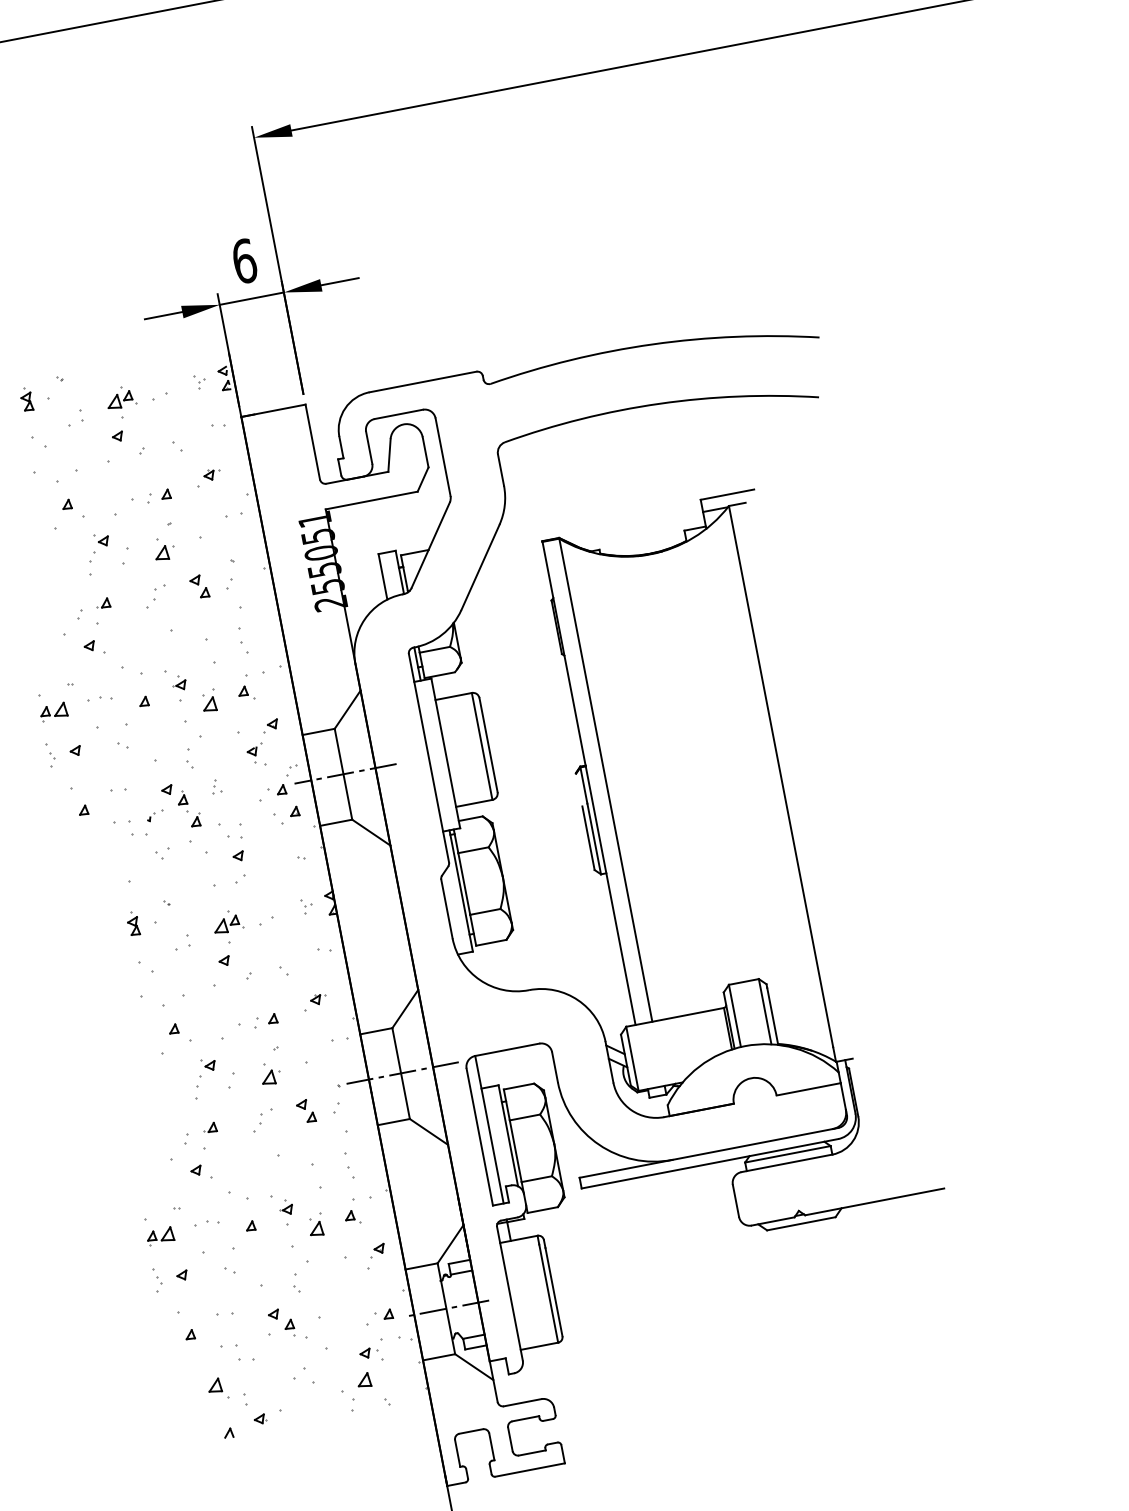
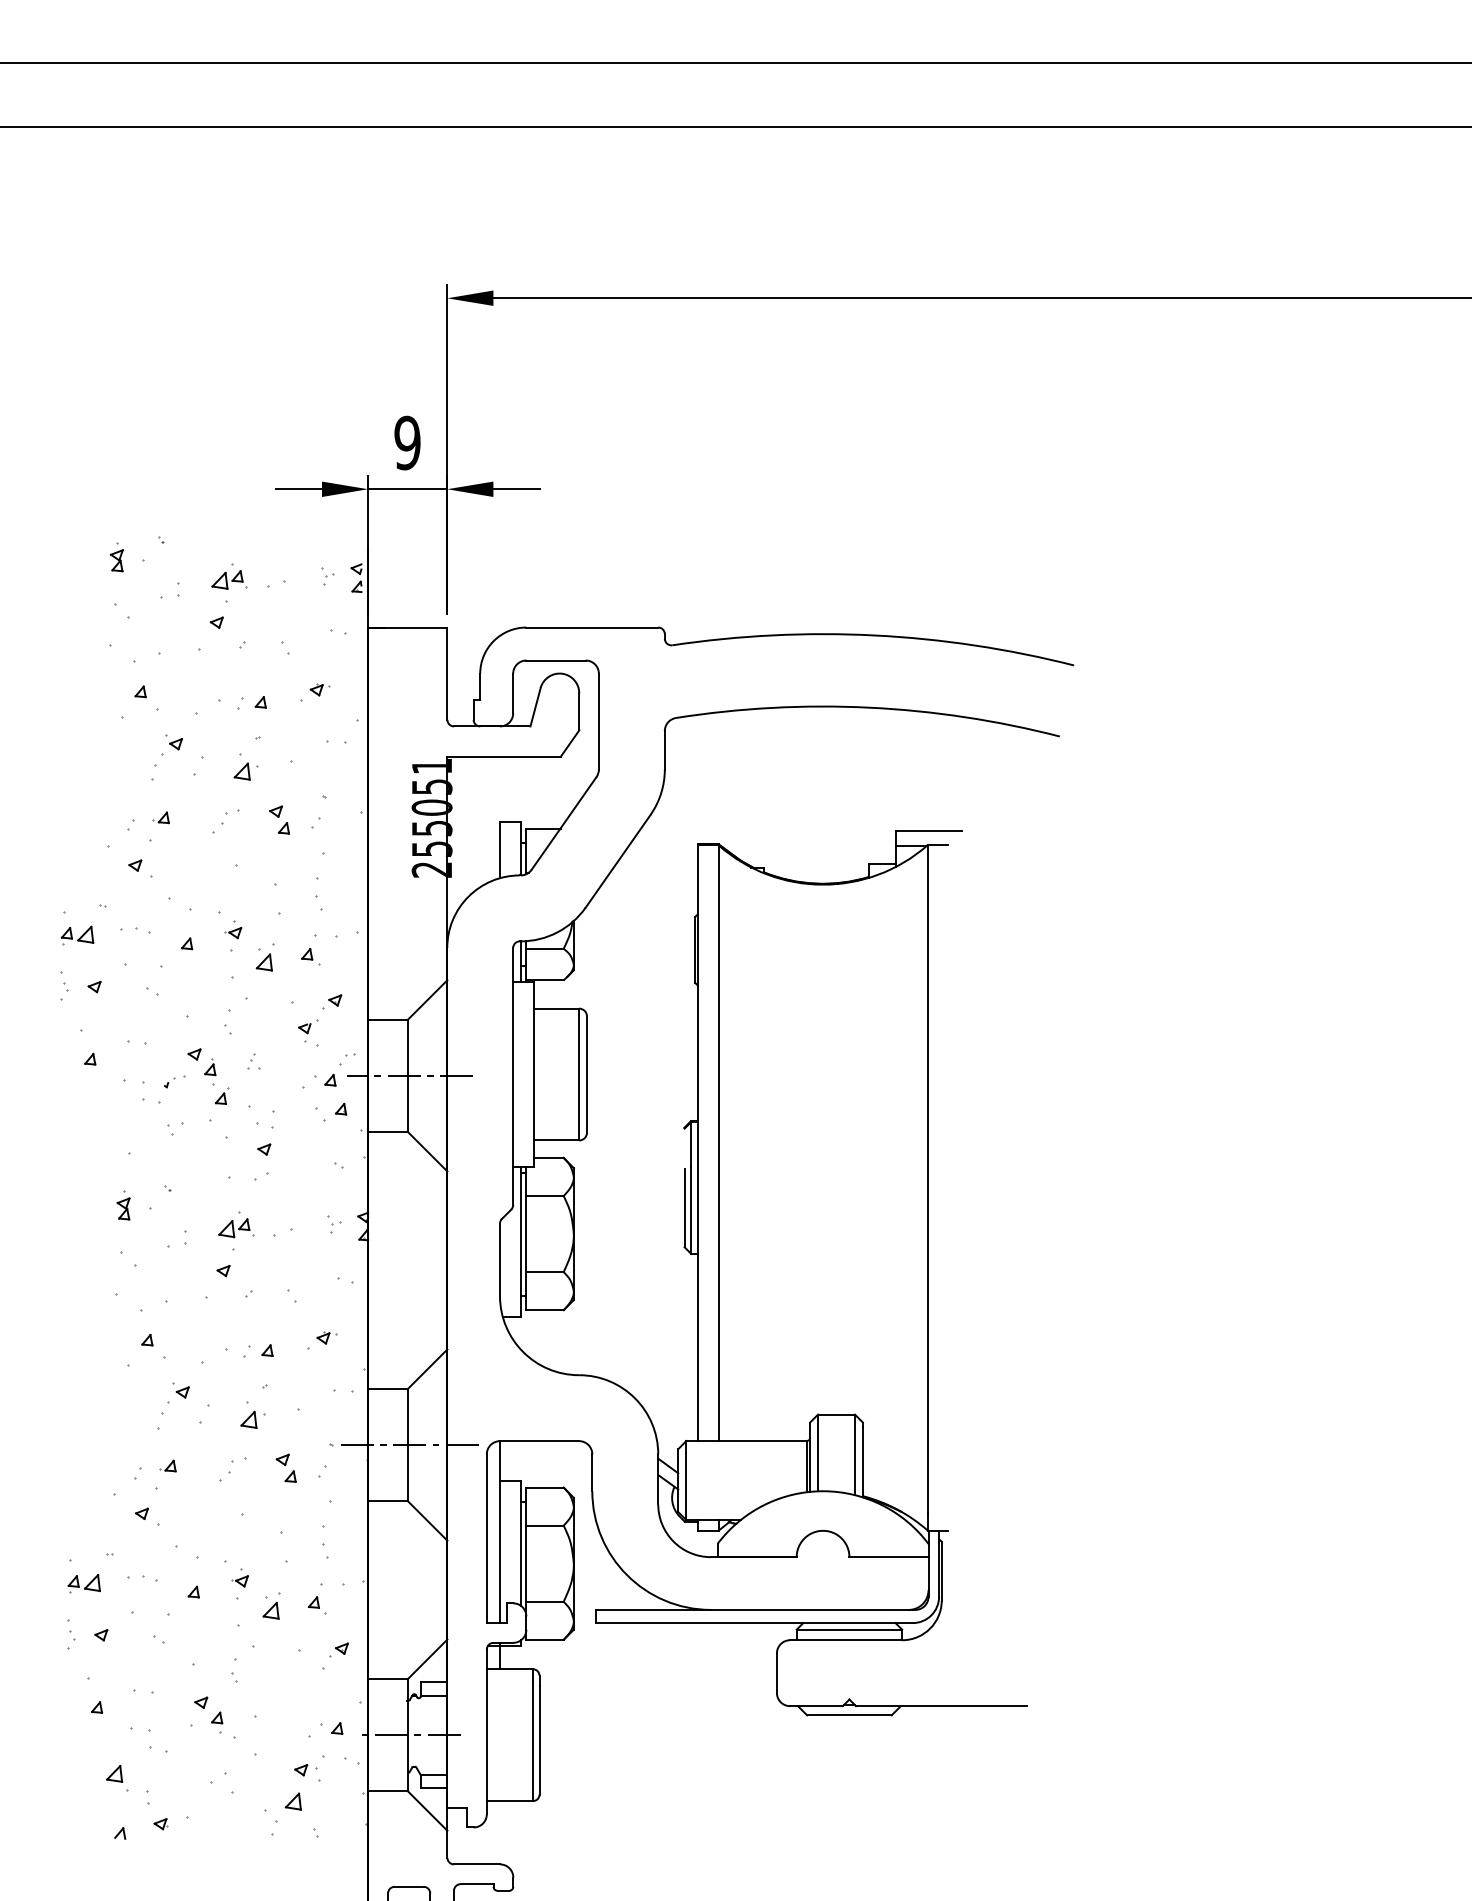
text: (244, 260) -> (407, 442), 6 -> 9

